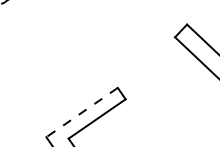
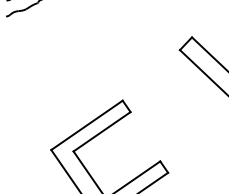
line: (81, 112) -> (86, 125), dashed -> solid

